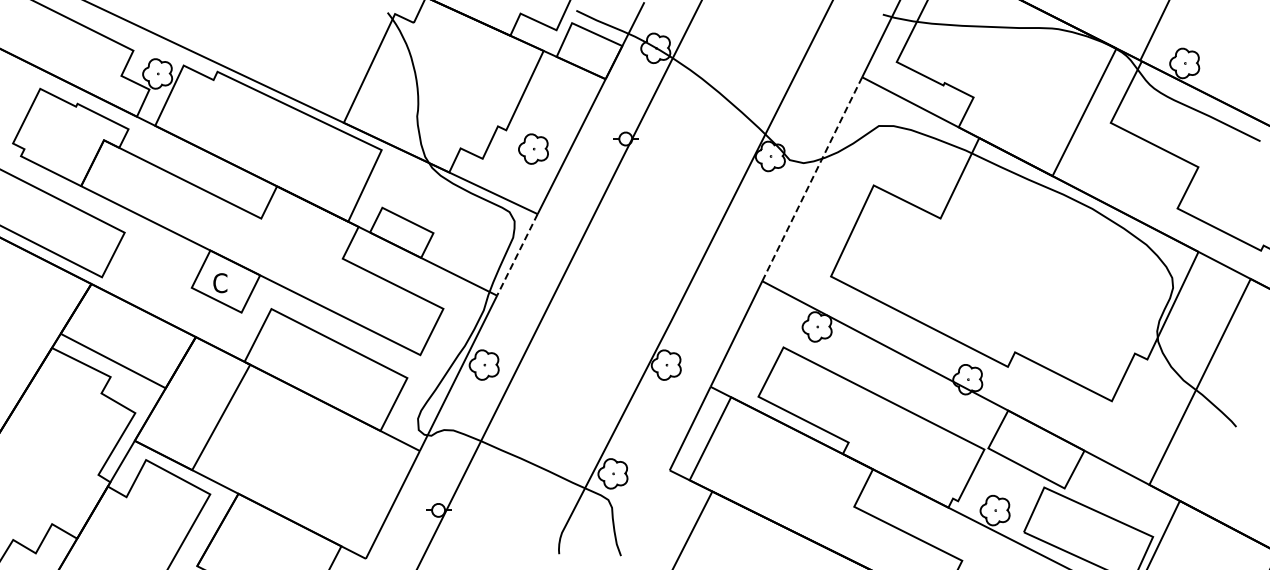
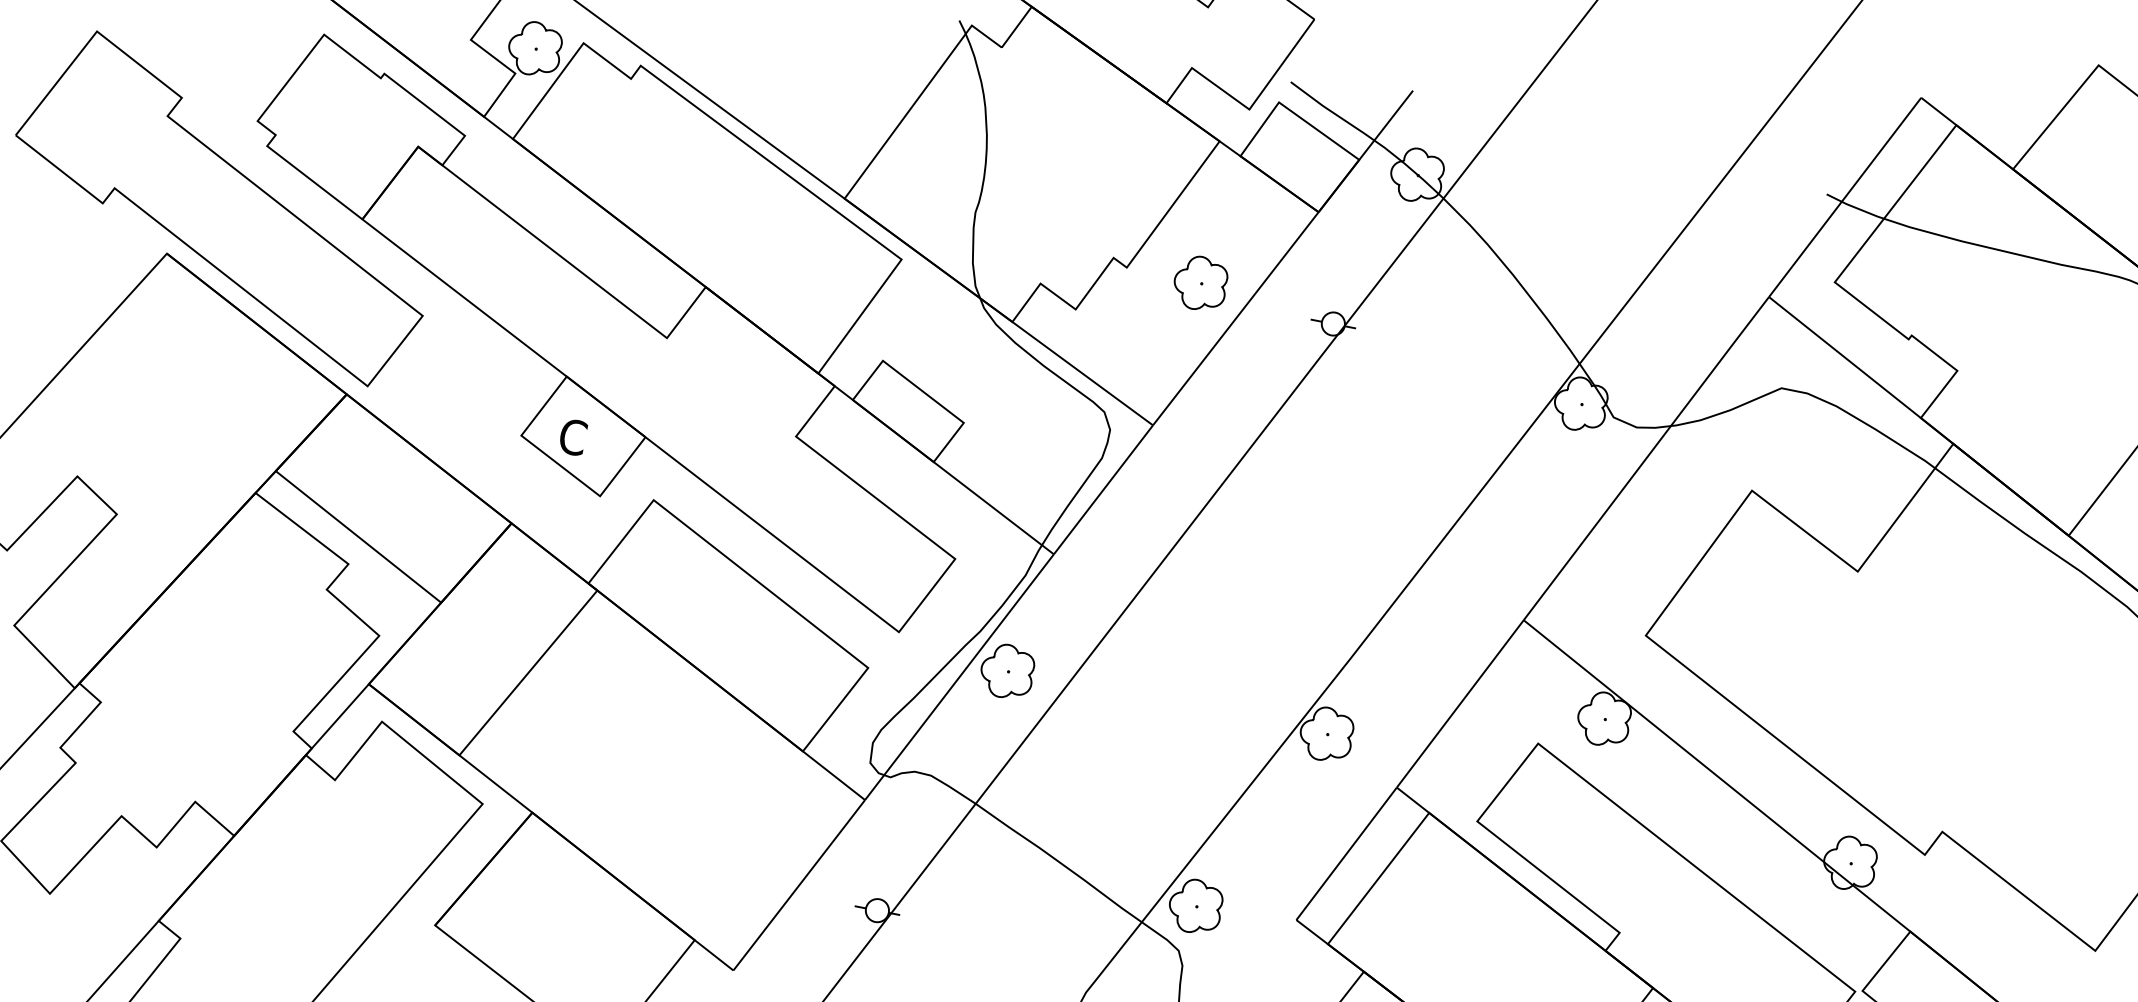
part: (533, 148) -> (1200, 282), moved
line: (812, 178) -> (1647, 457), dashed -> solid
line: (517, 254) -> (1103, 489), dashed -> solid

